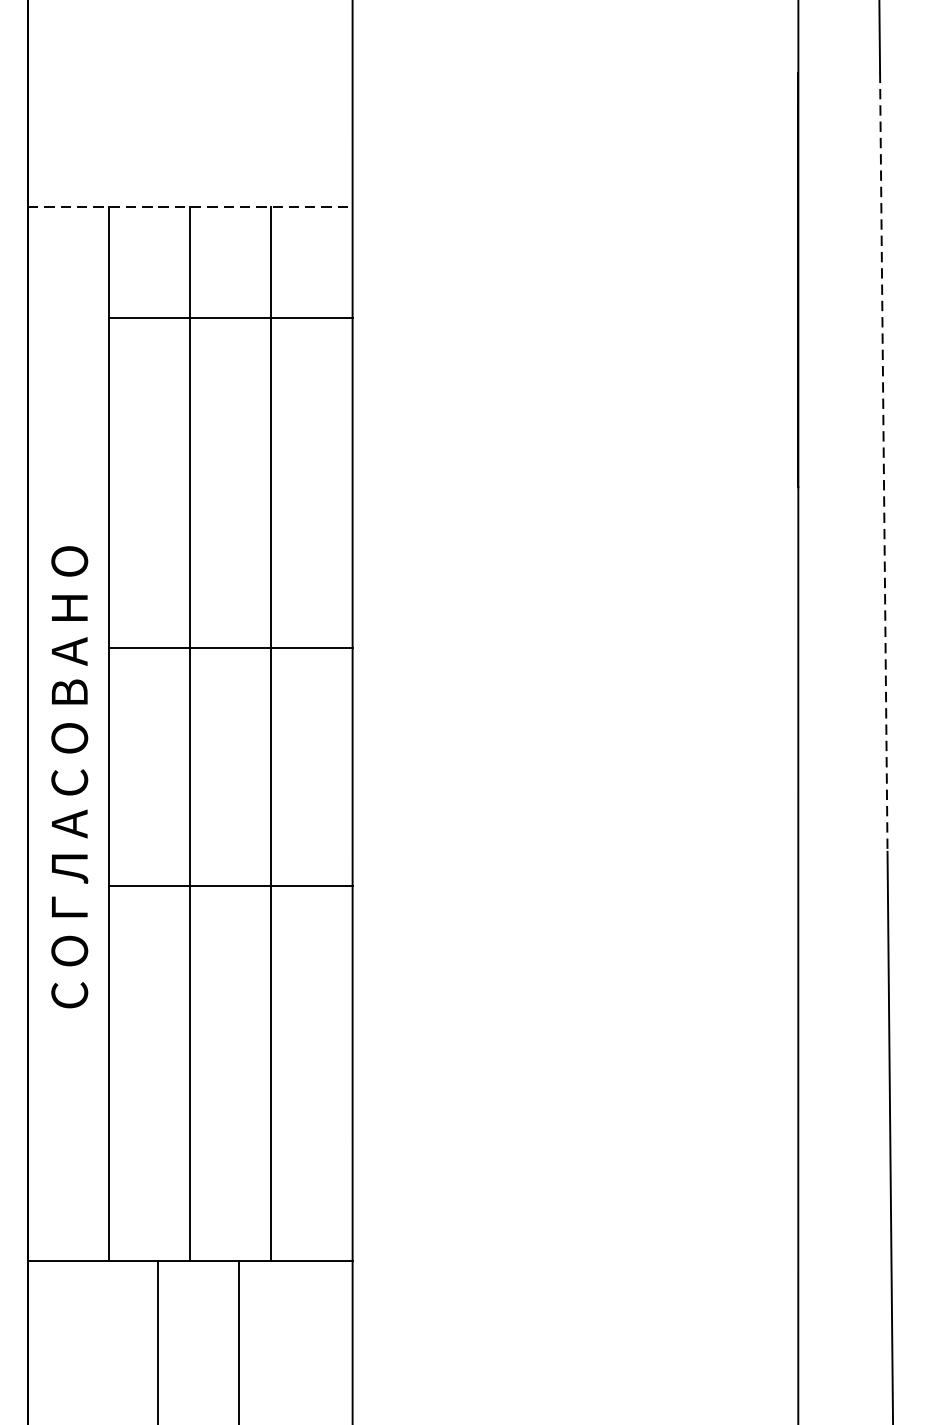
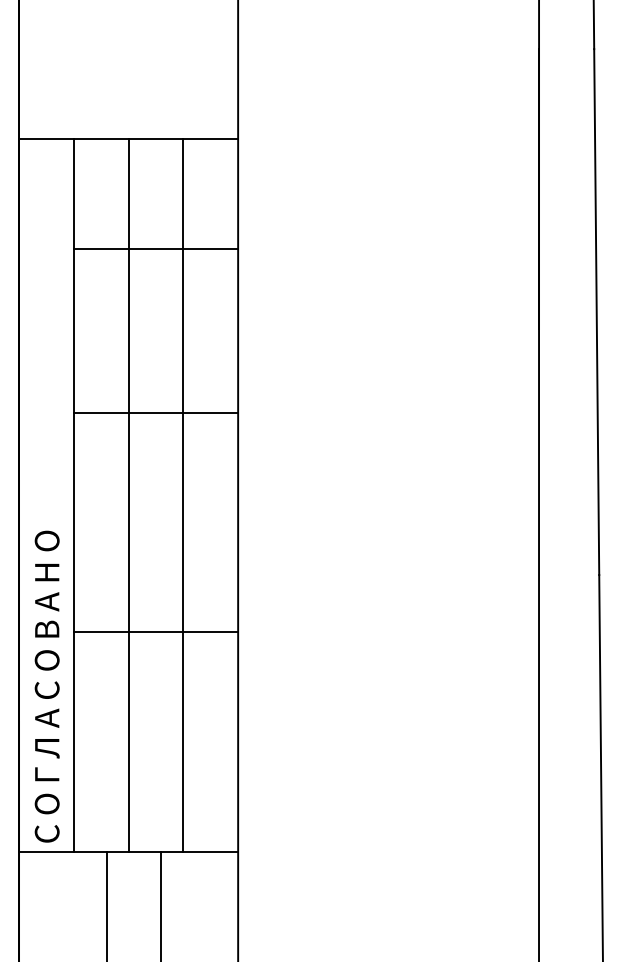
line: (190, 206) -> (128, 139), dashed -> solid
line: (230, 319) -> (155, 249), moved
line: (883, 462) -> (596, 312), dashed -> solid
line: (230, 648) -> (155, 413), moved
text: (68, 776) -> (46, 686), moved
line: (230, 886) -> (155, 632), moved

